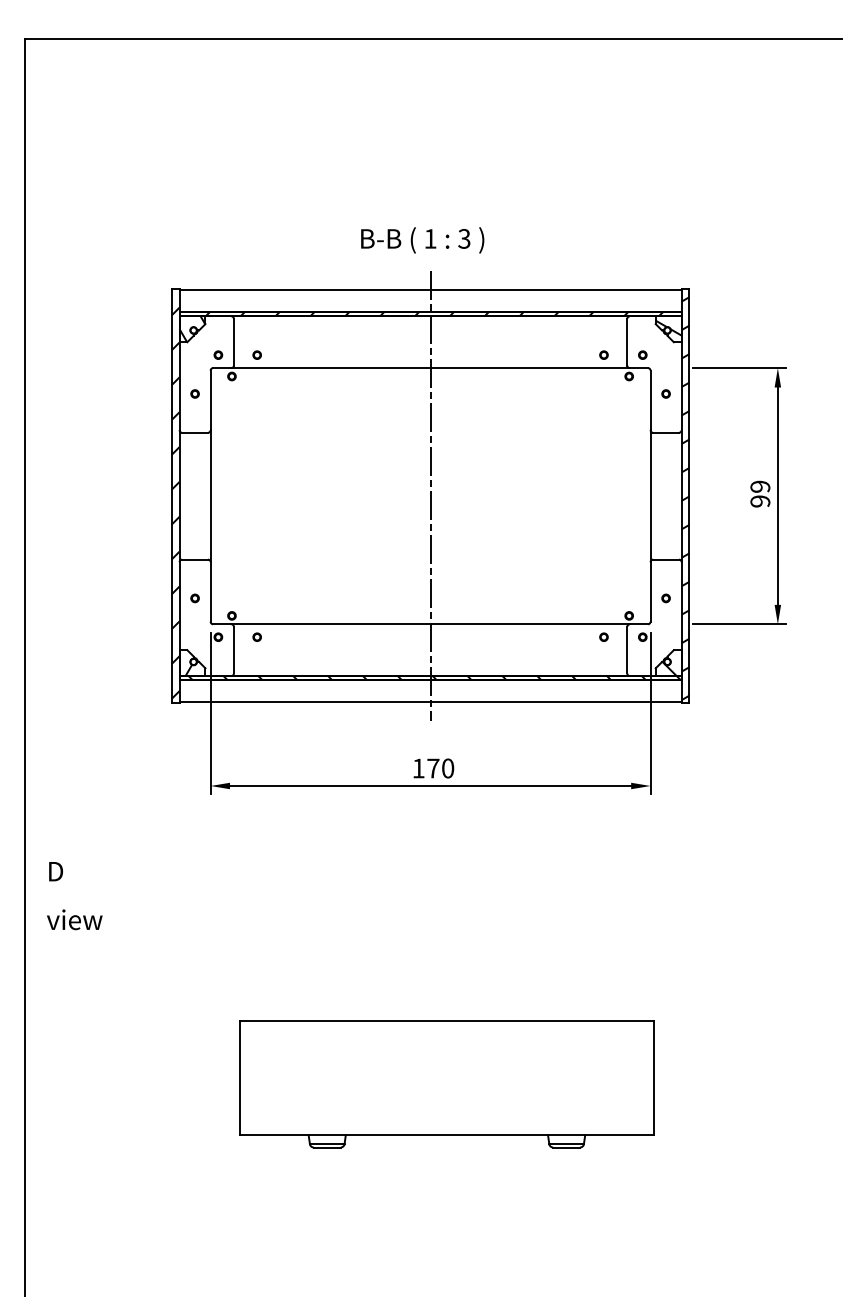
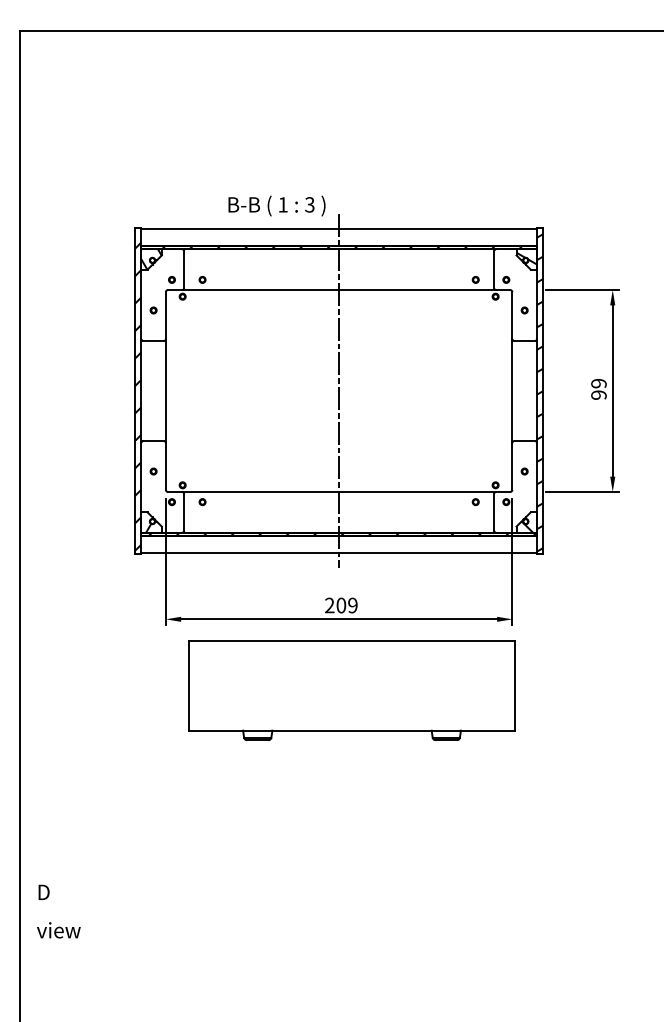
text: (422, 240) -> (276, 206), moved
text: (433, 768) -> (341, 605), 170 -> 209
text: (74, 896) -> (58, 911), moved
part: (446, 1084) -> (351, 690), moved

